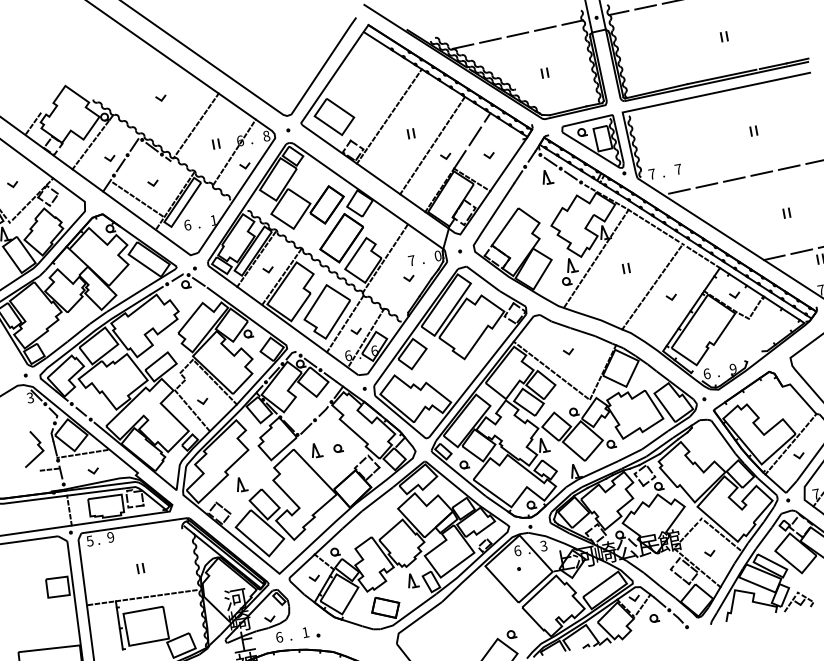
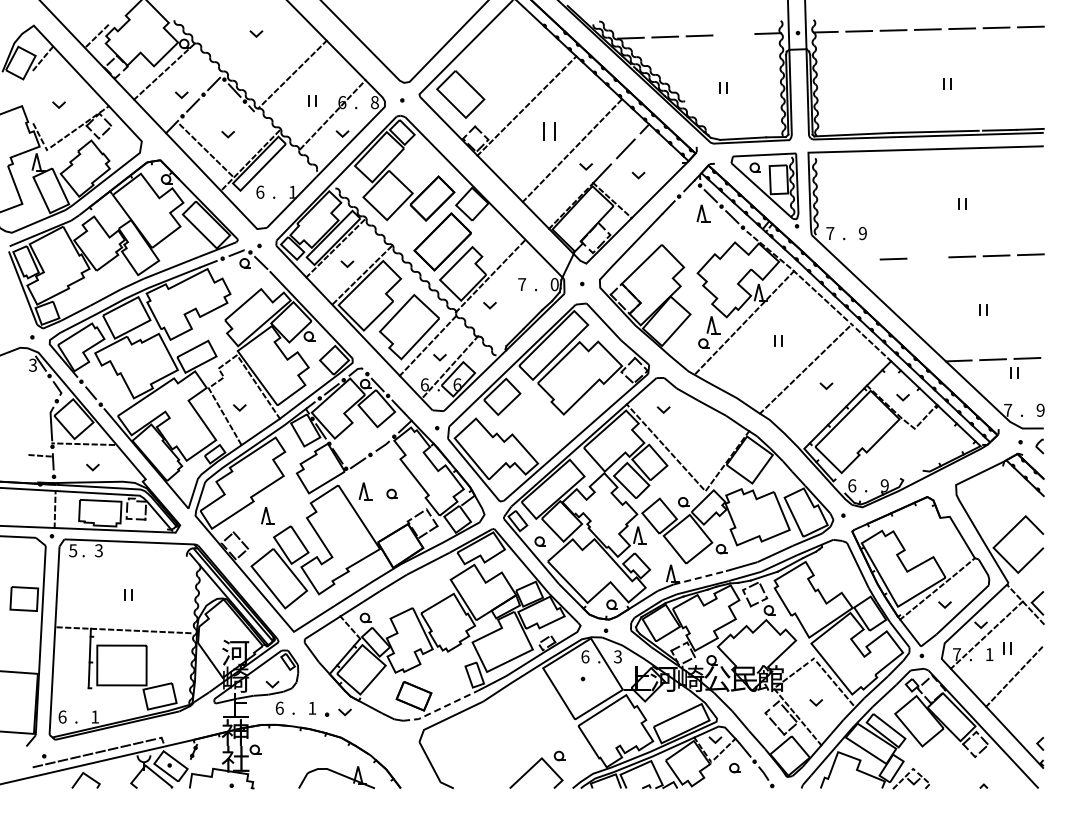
line: (544, 28) -> (733, 34), removed
part: (411, 133) -> (549, 131), size x1.6
text: (678, 169) -> (862, 233), 7 -> 9
line: (733, 179) -> (927, 257), removed
line: (679, 190) -> (859, 259), removed
line: (408, 278) -> (488, 305), moved
line: (567, 352) -> (662, 410), moved
line: (36, 445) -> (30, 423), removed
line: (598, 470) -> (700, 577), solid -> dashed
text: (110, 537) -> (98, 550), 9 -> 3
line: (313, 578) -> (343, 712), moved
part: (412, 580) -> (452, 669), removed
line: (409, 613) -> (441, 708), solid -> dashed

